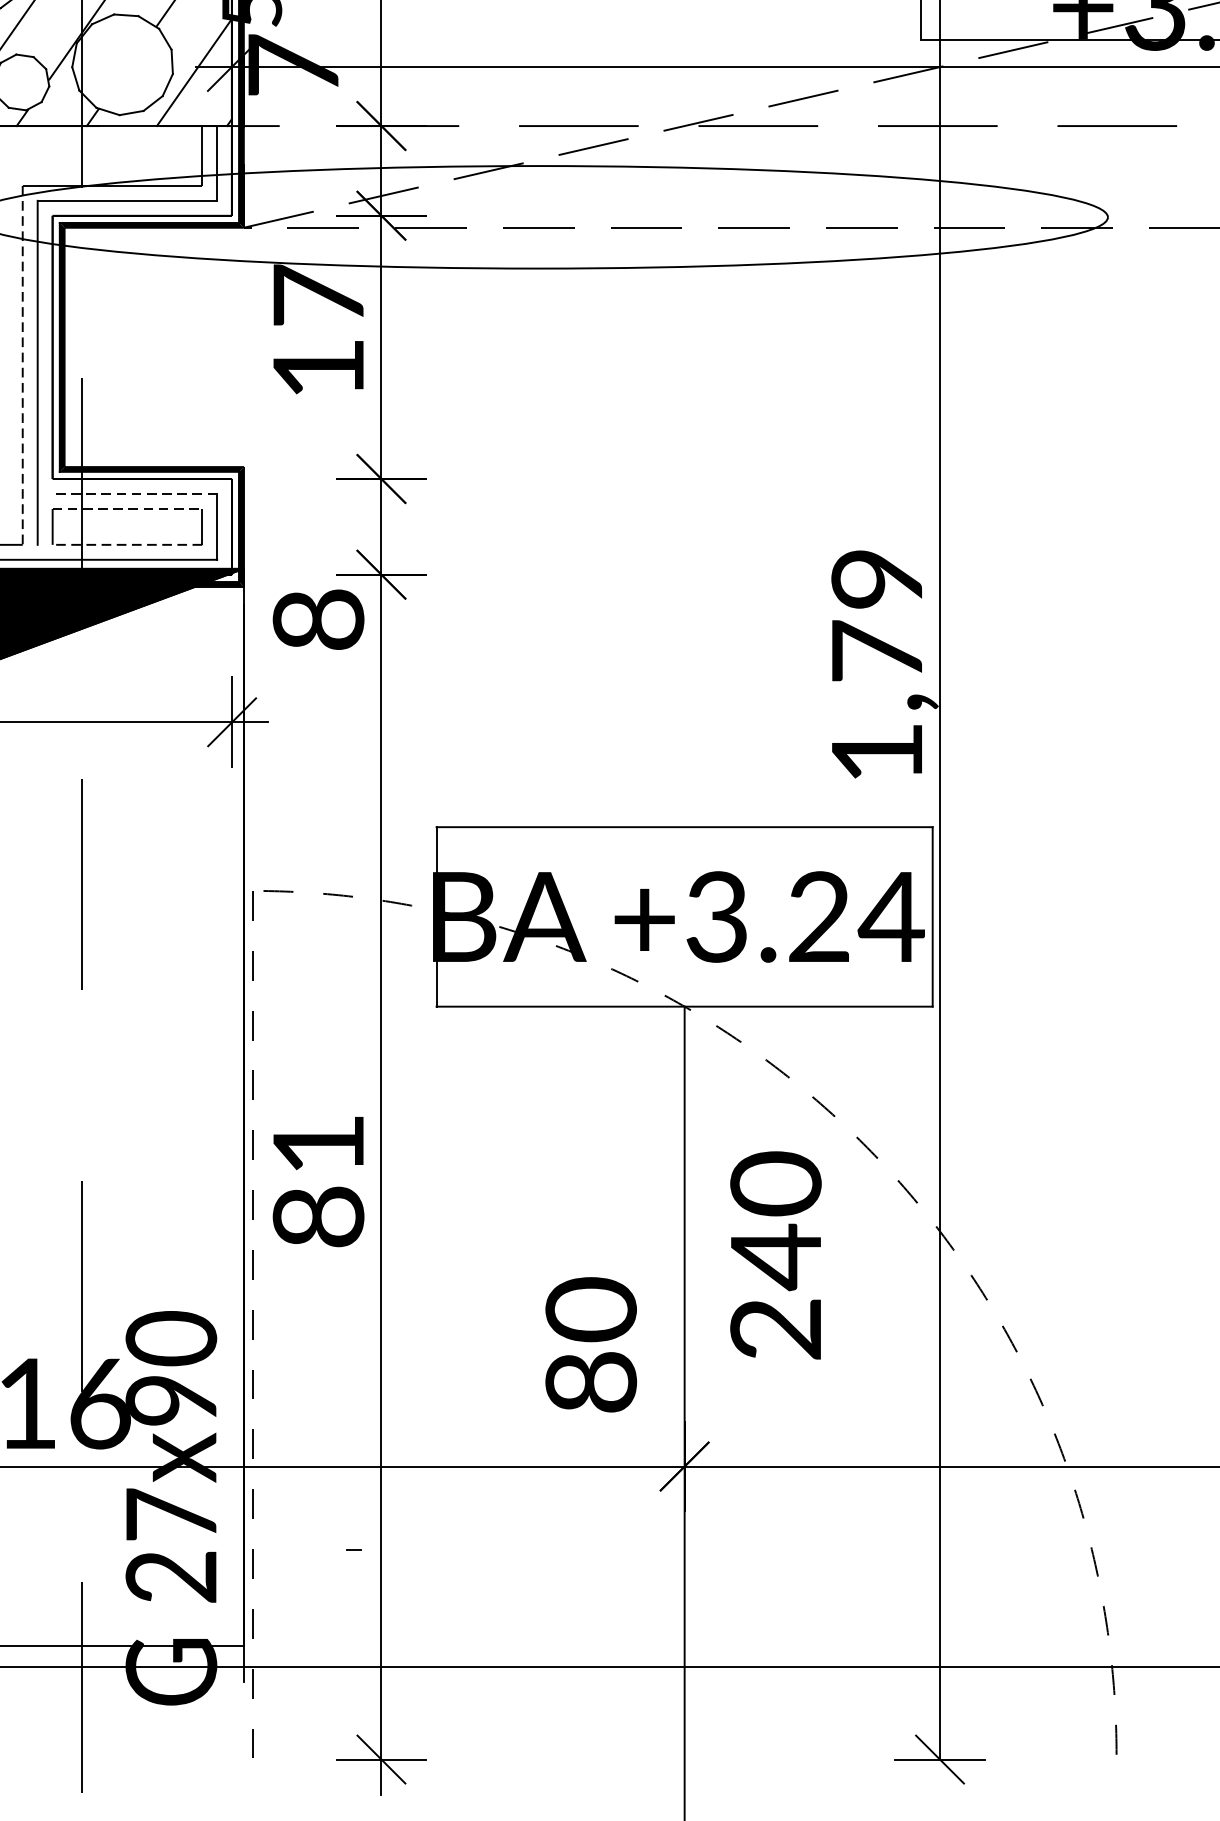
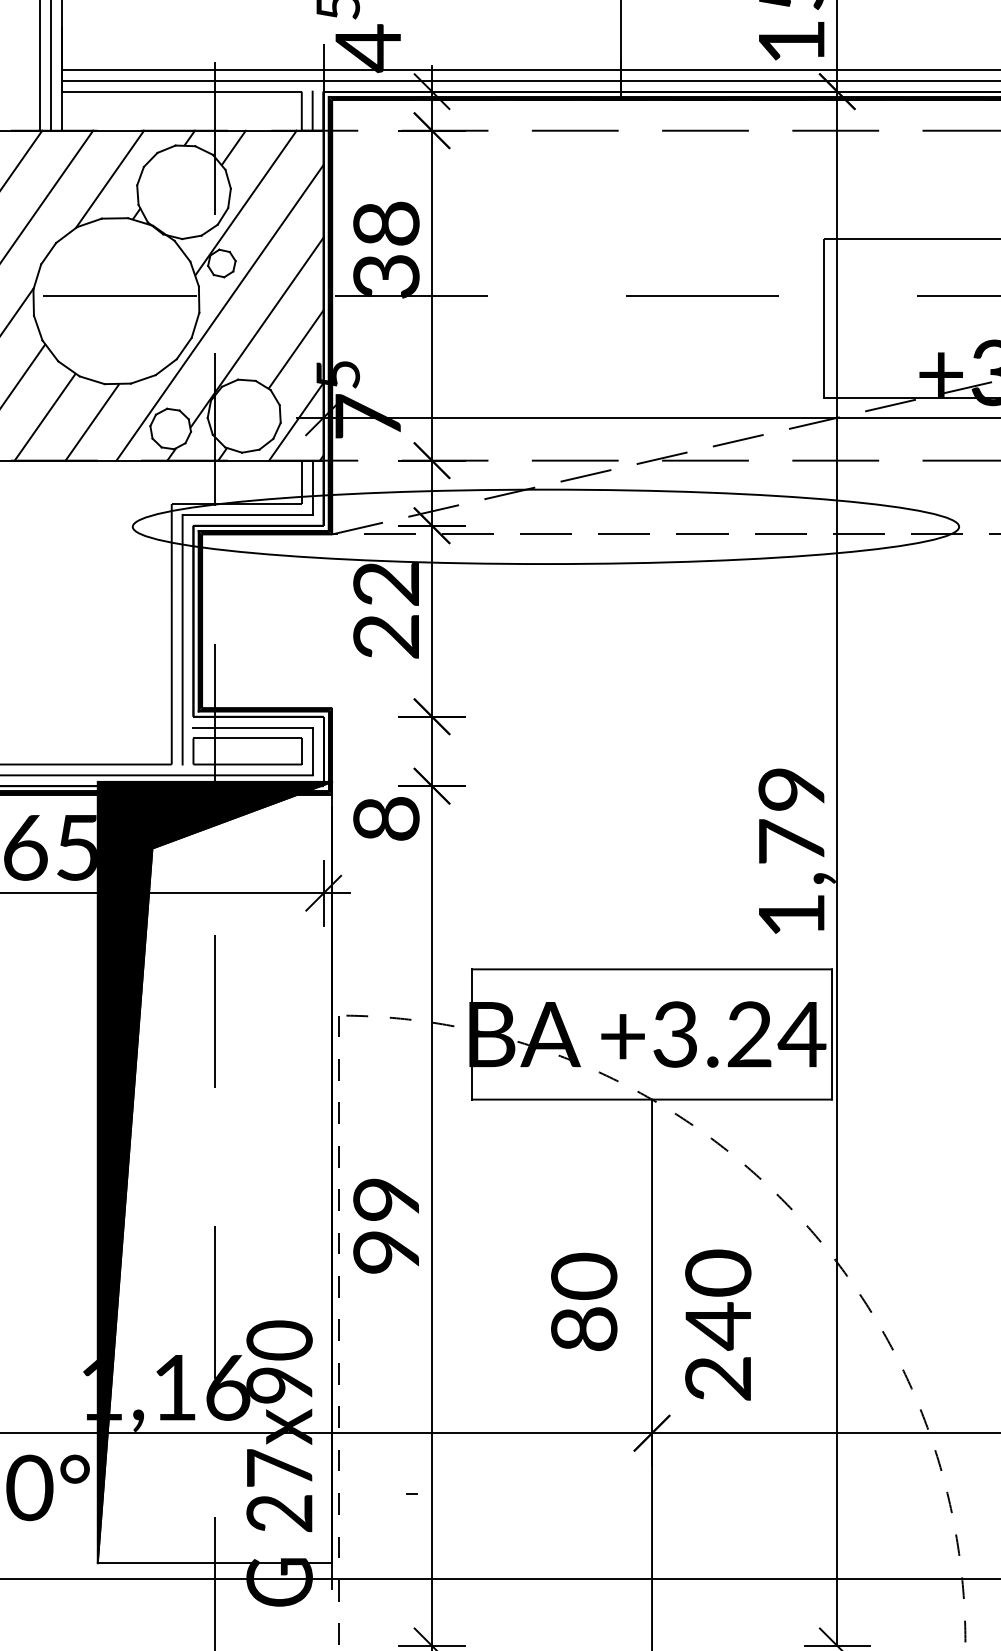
text: (317, 331) -> (385, 609), 17 -> 22
line: (22, 365) -> (171, 634), dashed -> solid
line: (135, 493) -> (253, 727), dashed -> solid
line: (128, 509) -> (248, 738), dashed -> solid
line: (127, 544) -> (247, 764), dashed -> solid
text: (318, 1181) -> (386, 1226), 81 -> 99
text: (776, 1254) -> (718, 1324), moved
text: (591, 1344) -> (584, 1301), moved

